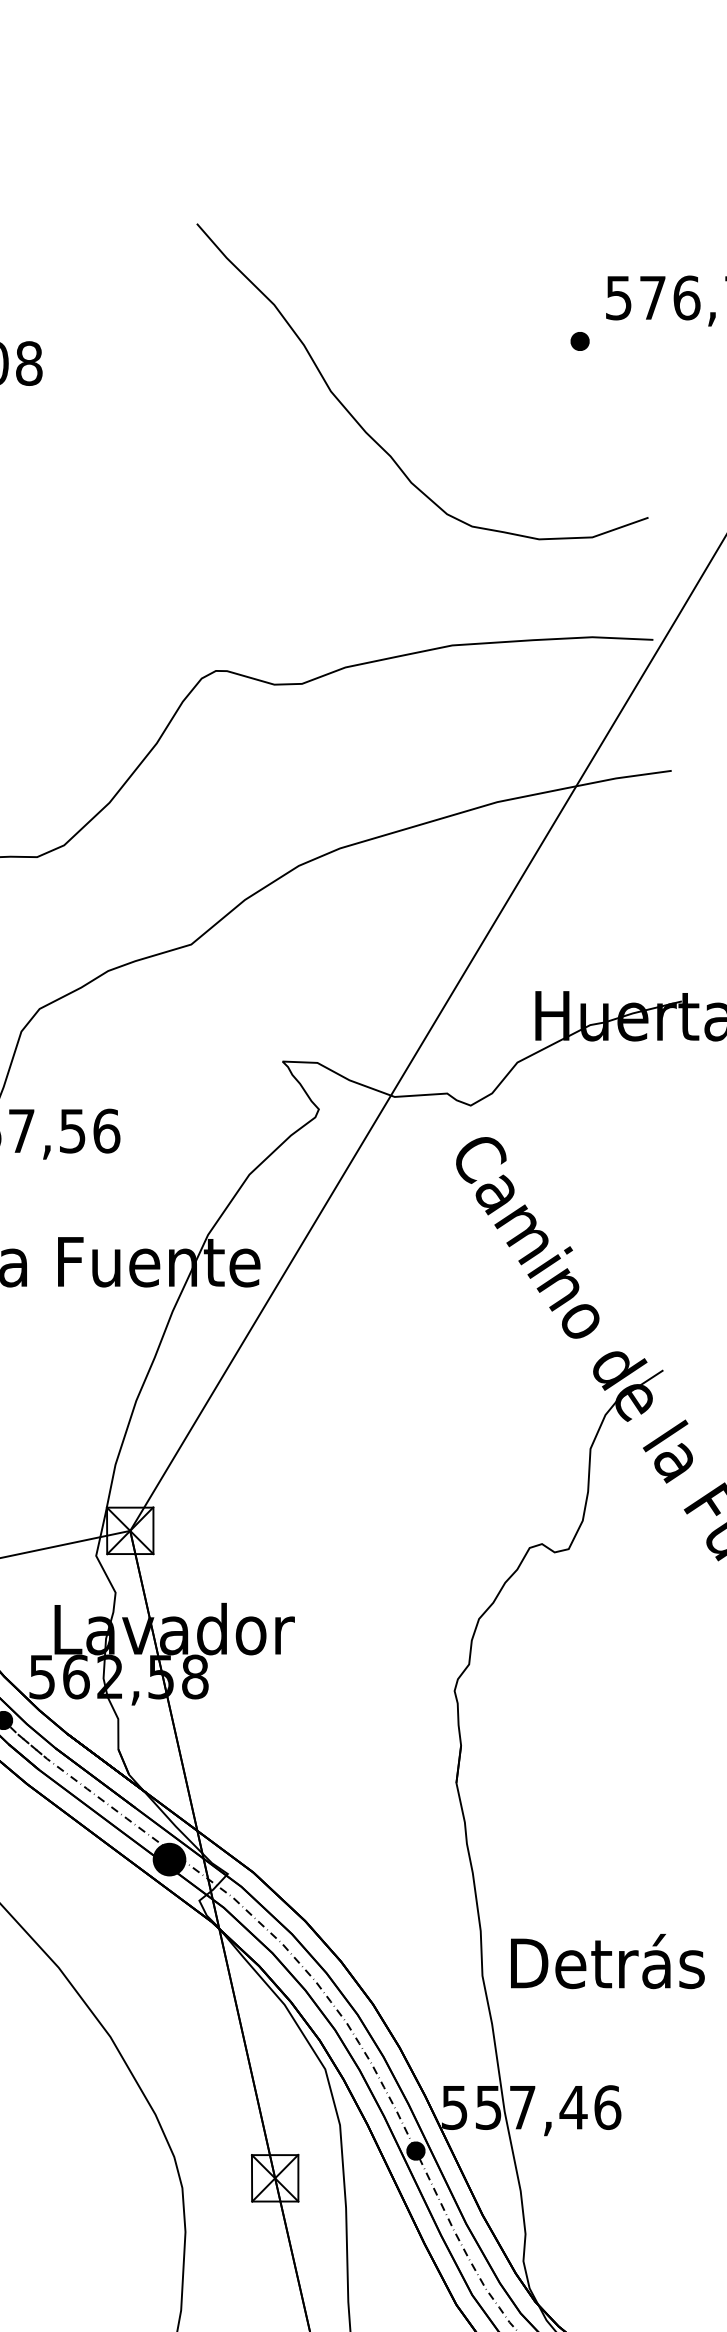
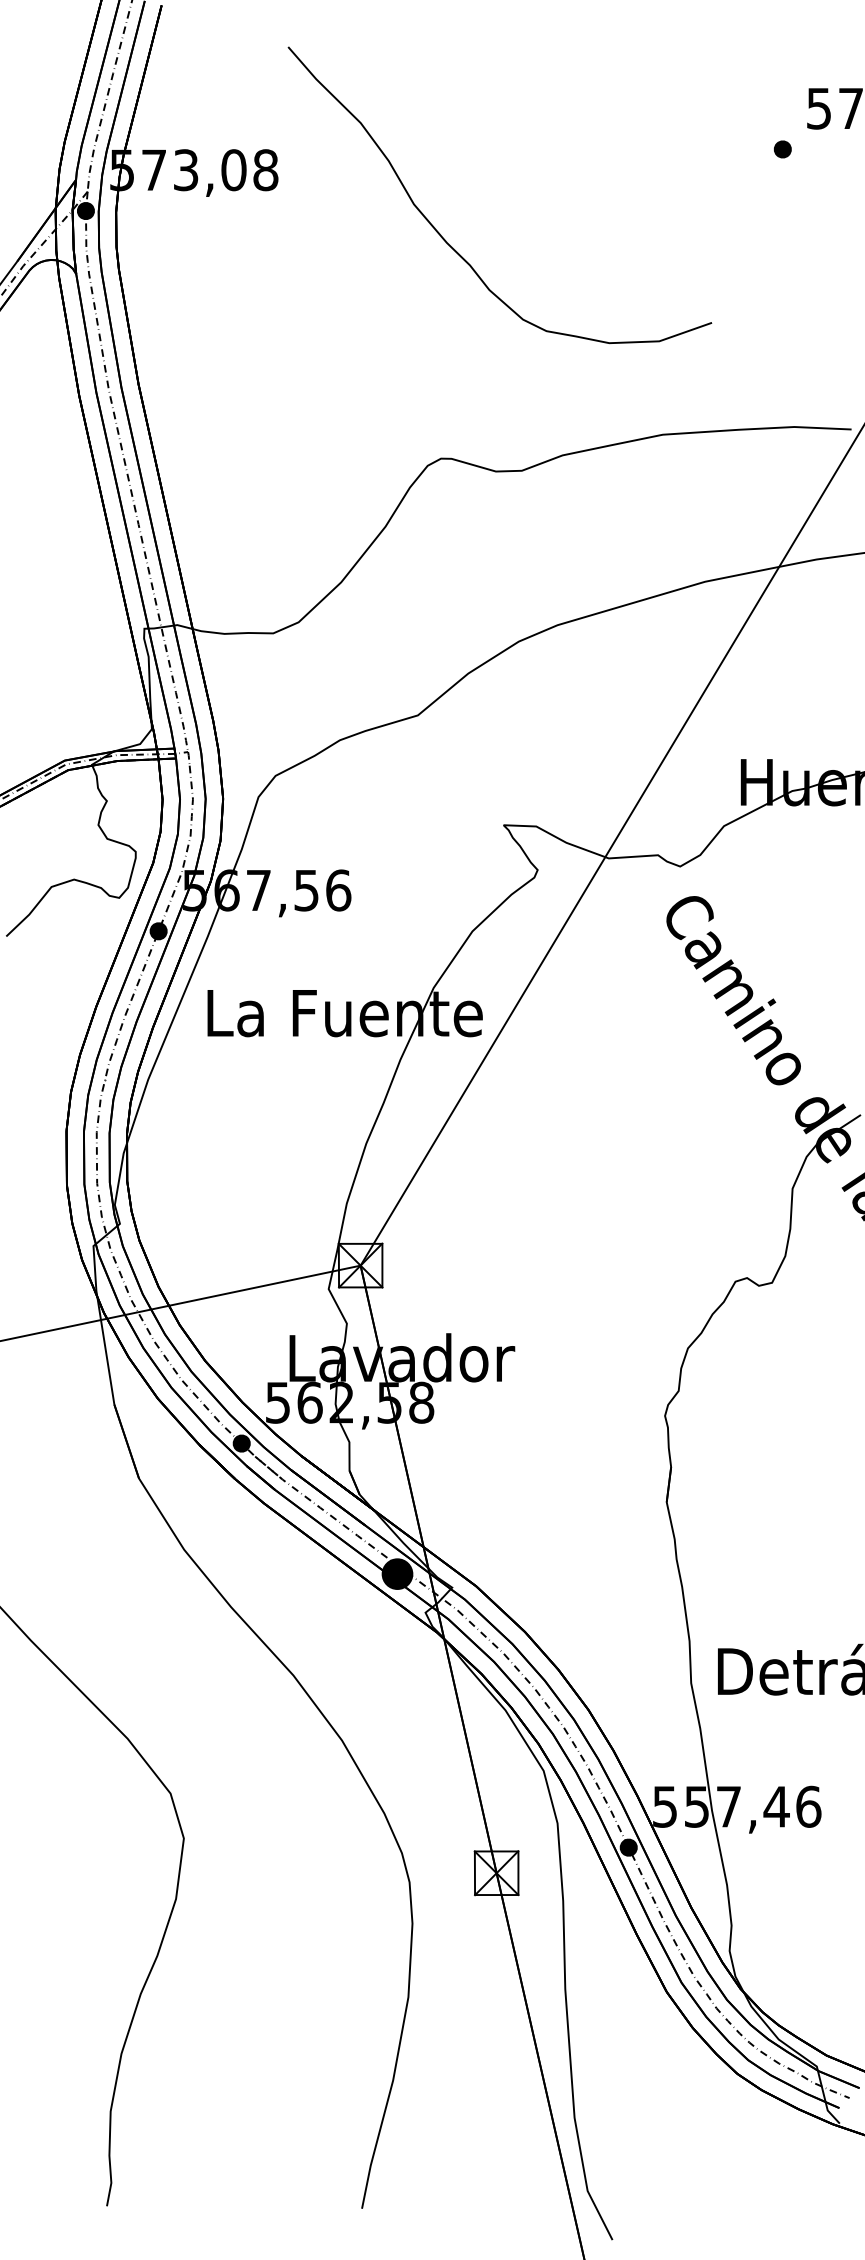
curve: (371, 436) -> (452, 246), moved

